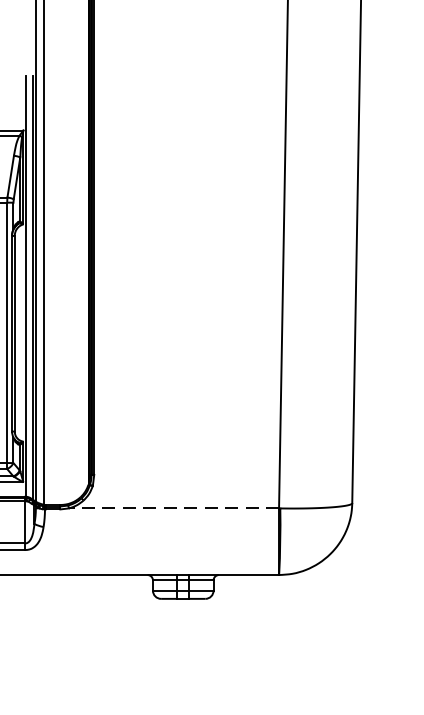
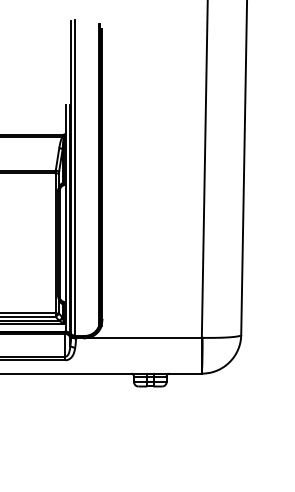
line: (172, 507) -> (144, 337), dashed -> solid

